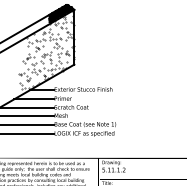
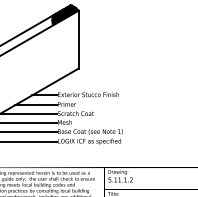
hatch: (46, 49) -> (49, 52), removed

